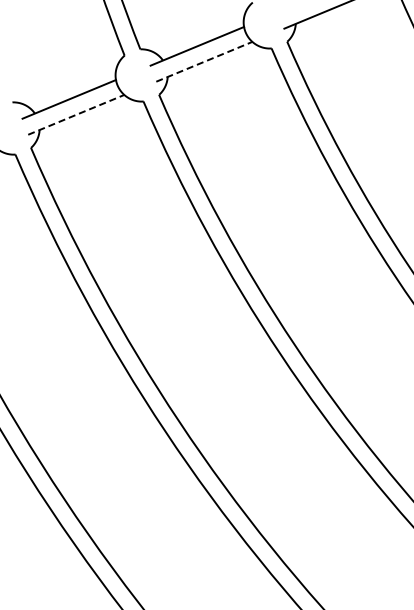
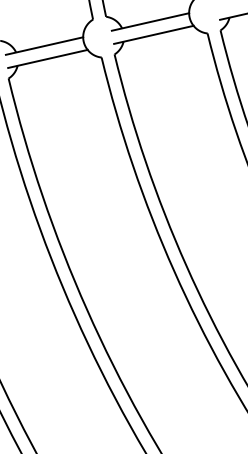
line: (204, 61) -> (154, 34), dashed -> solid
line: (76, 114) -> (48, 58), dashed -> solid

